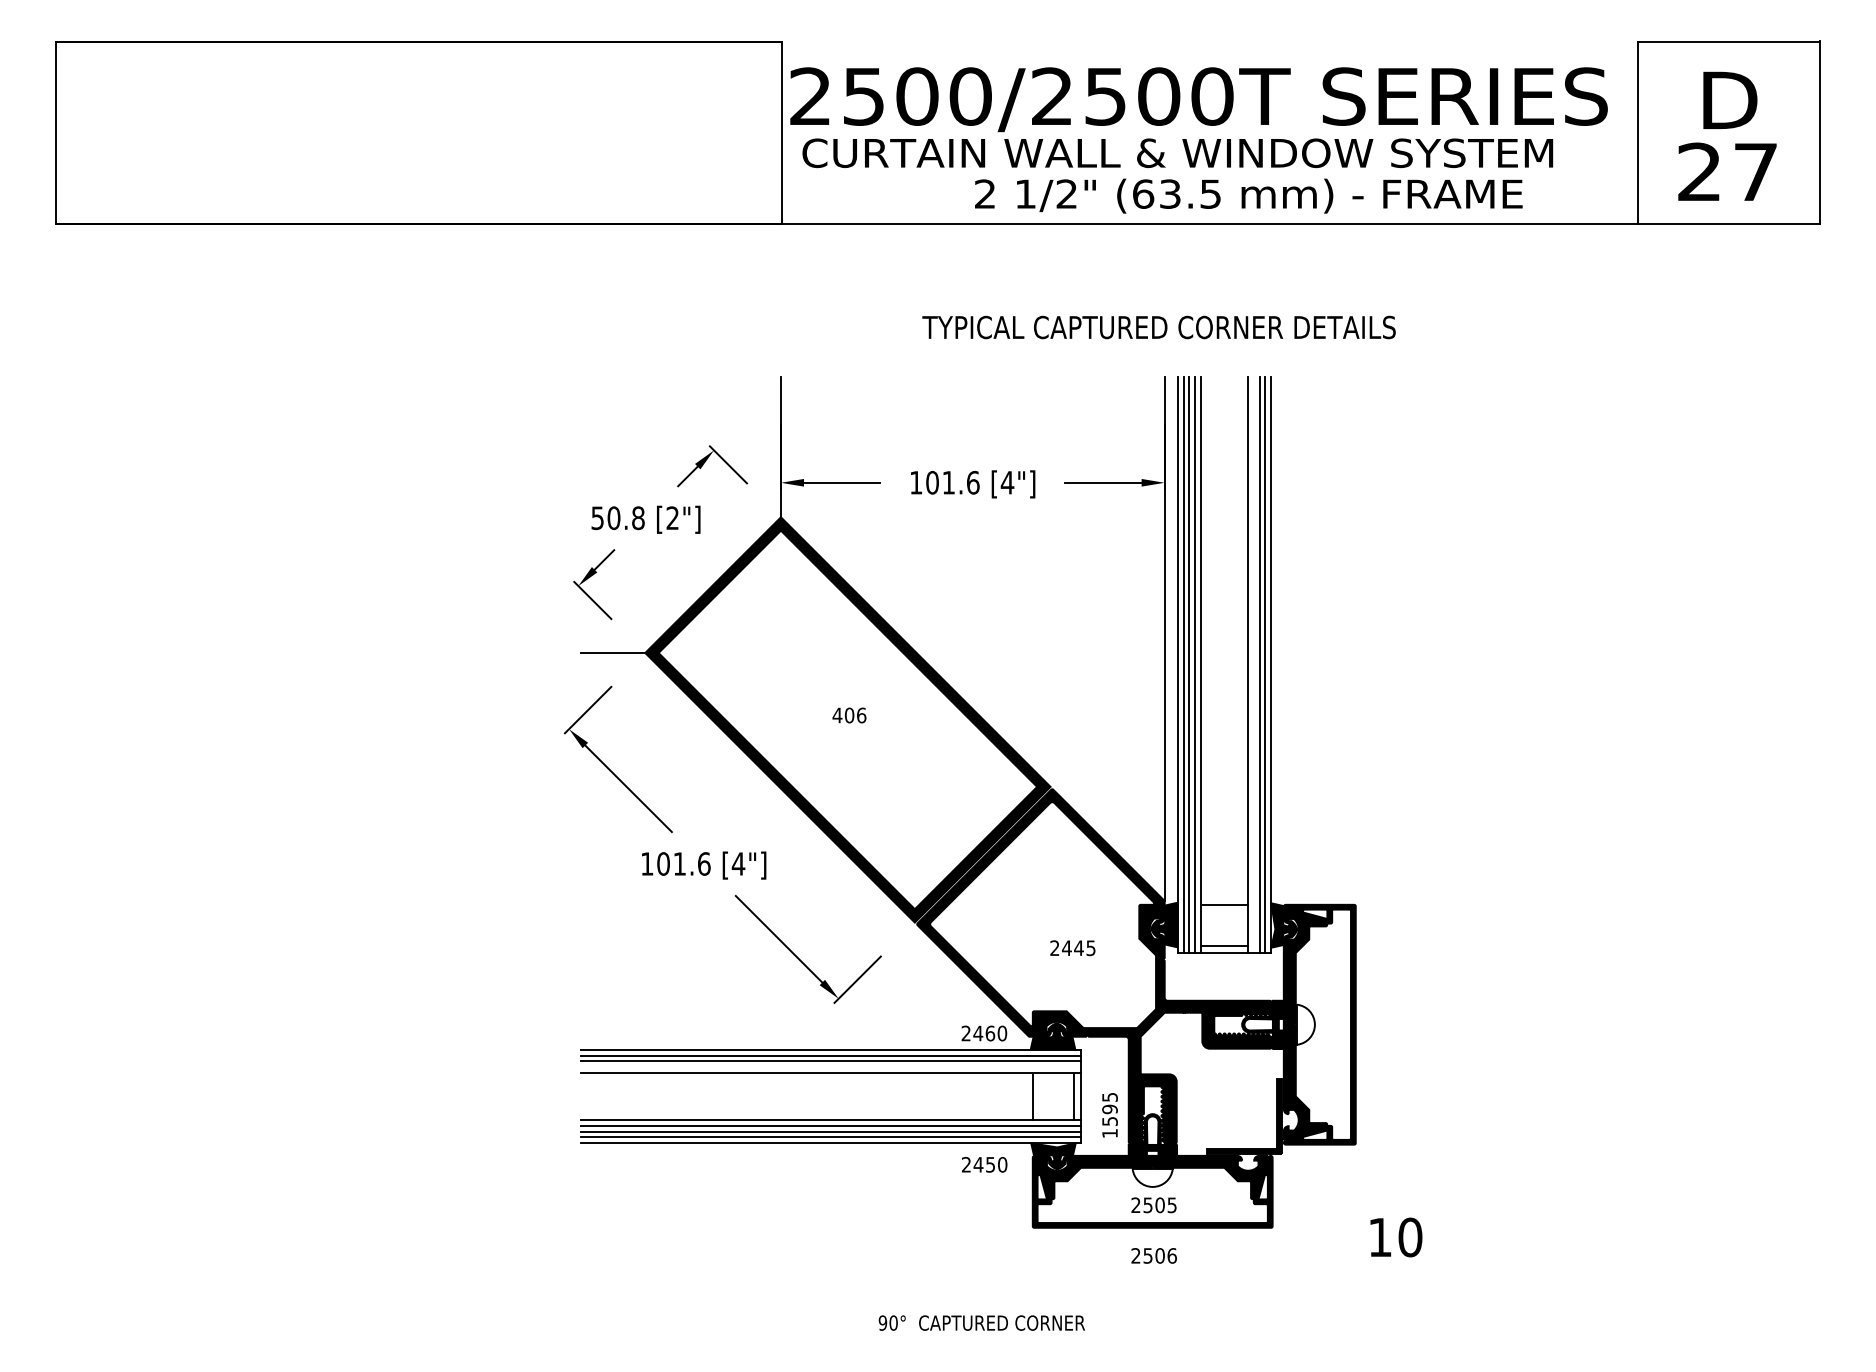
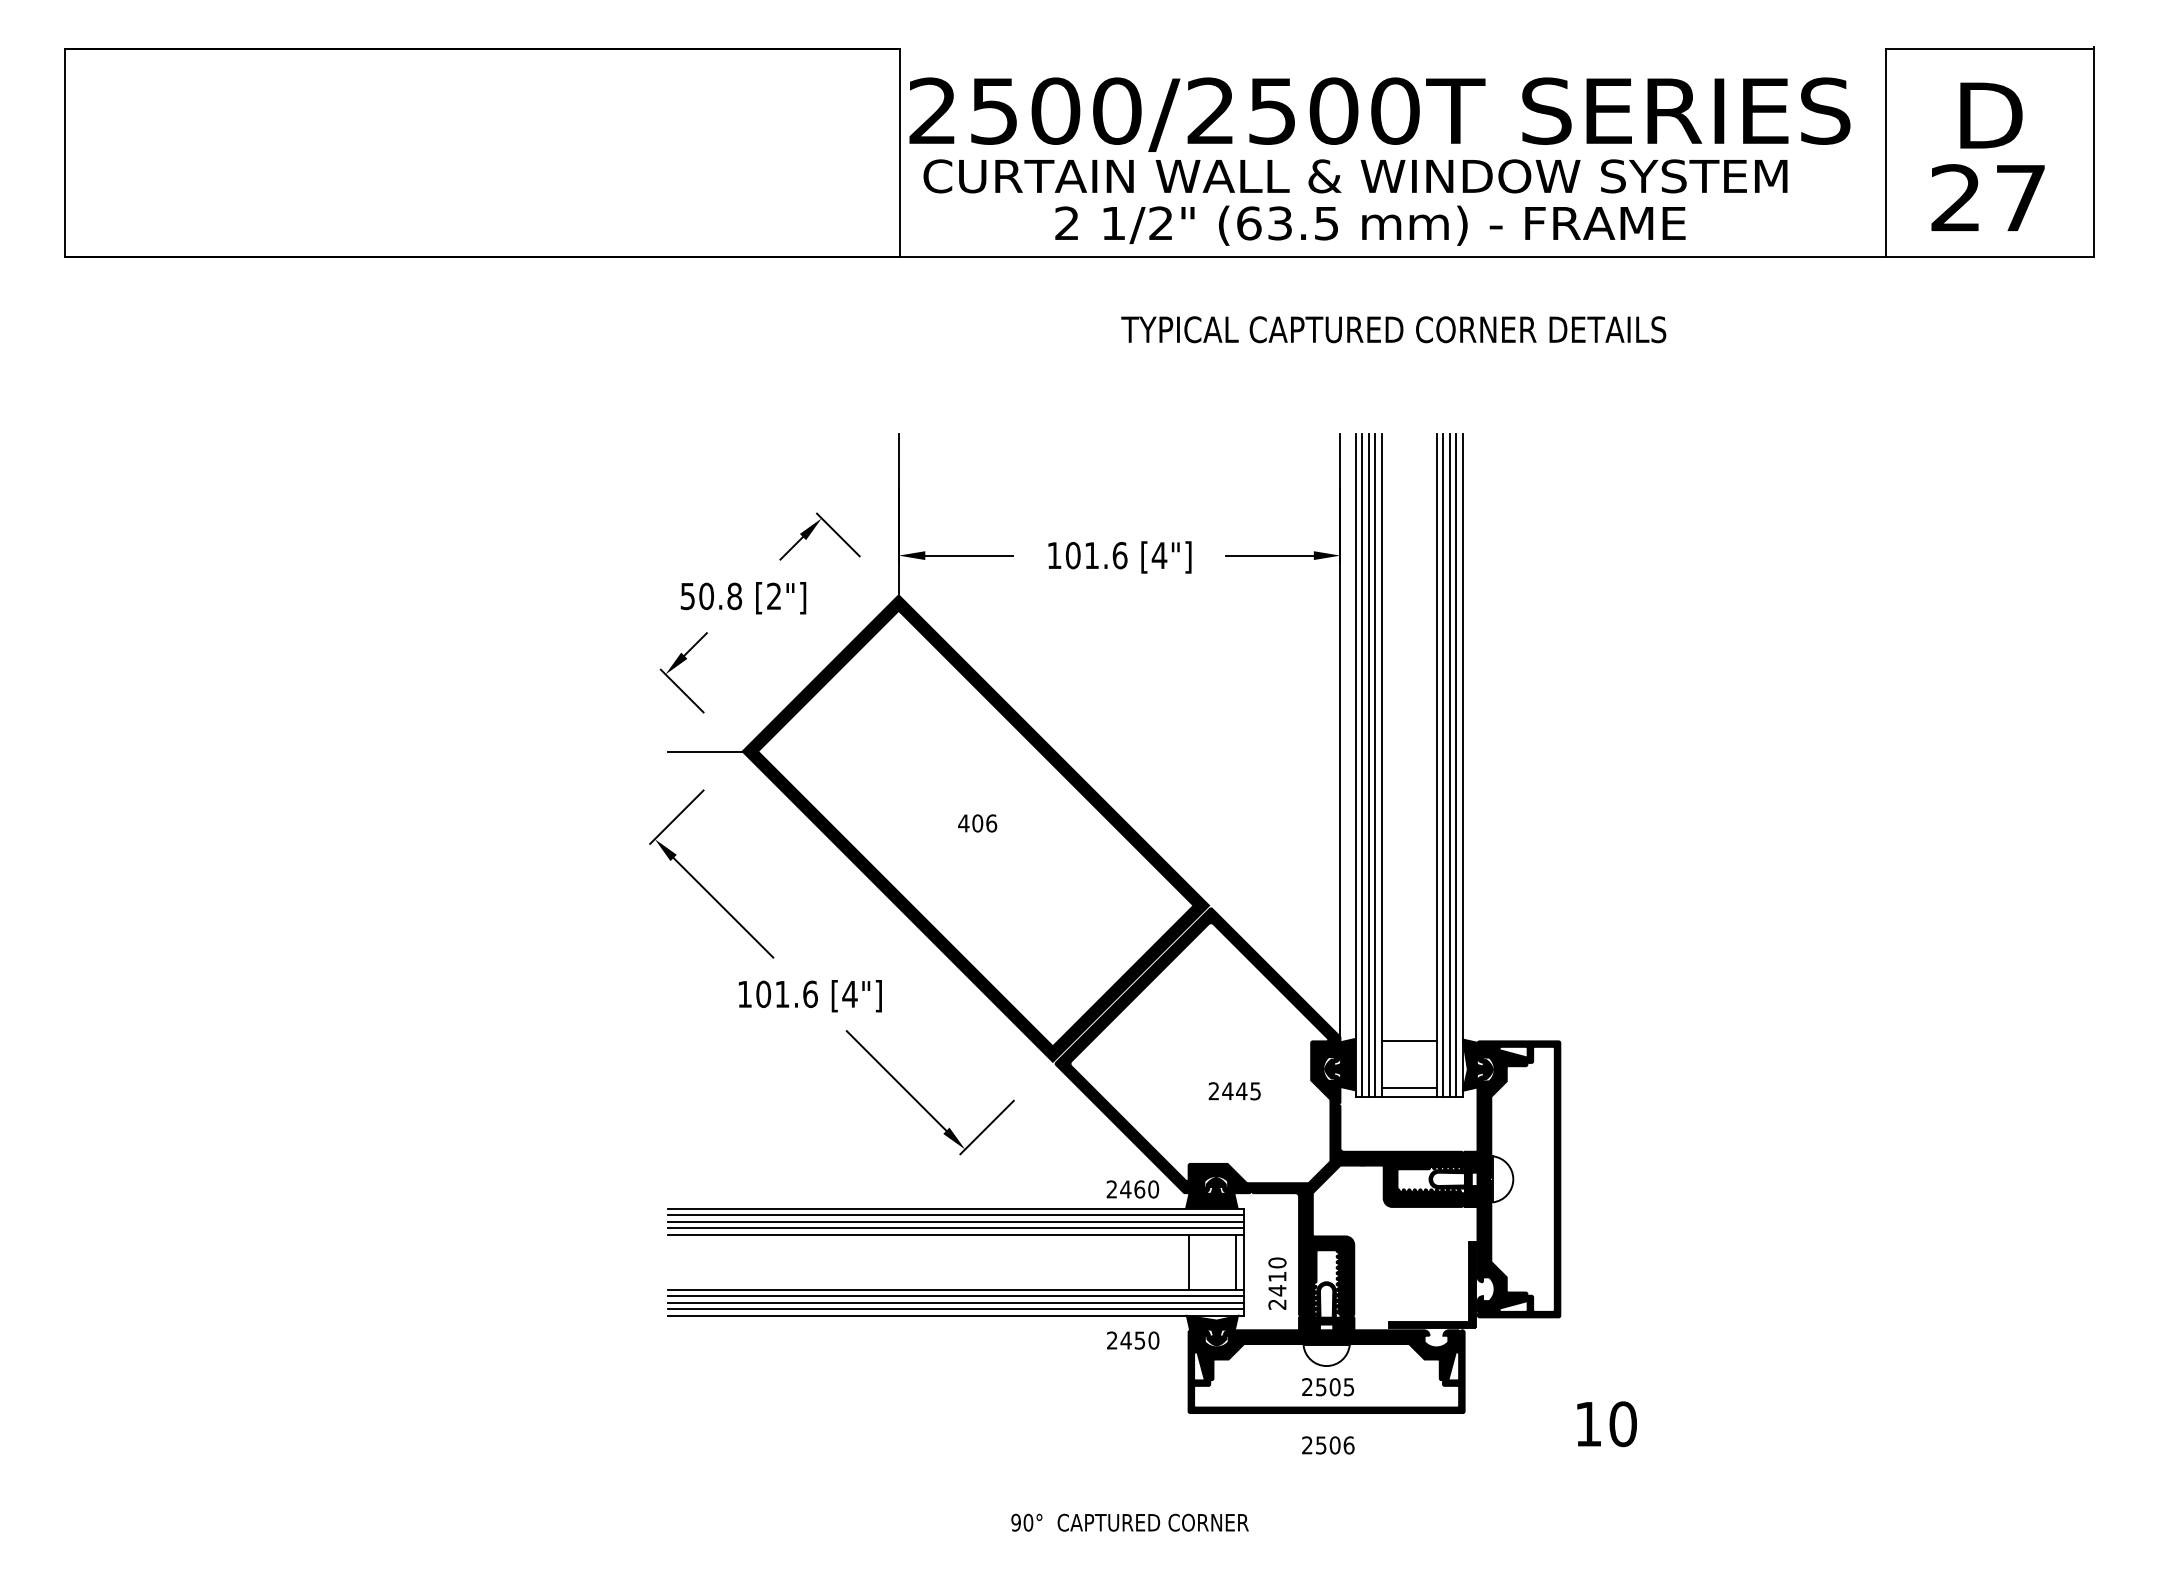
text: (1248, 195) -> (1370, 224), moved
text: (1158, 327) -> (1393, 329), moved
line: (1254, 664) -> (1443, 764), added
line: (830, 1067) -> (955, 1228), added
text: (1109, 1115) -> (1276, 1283), 1595 -> 2410

